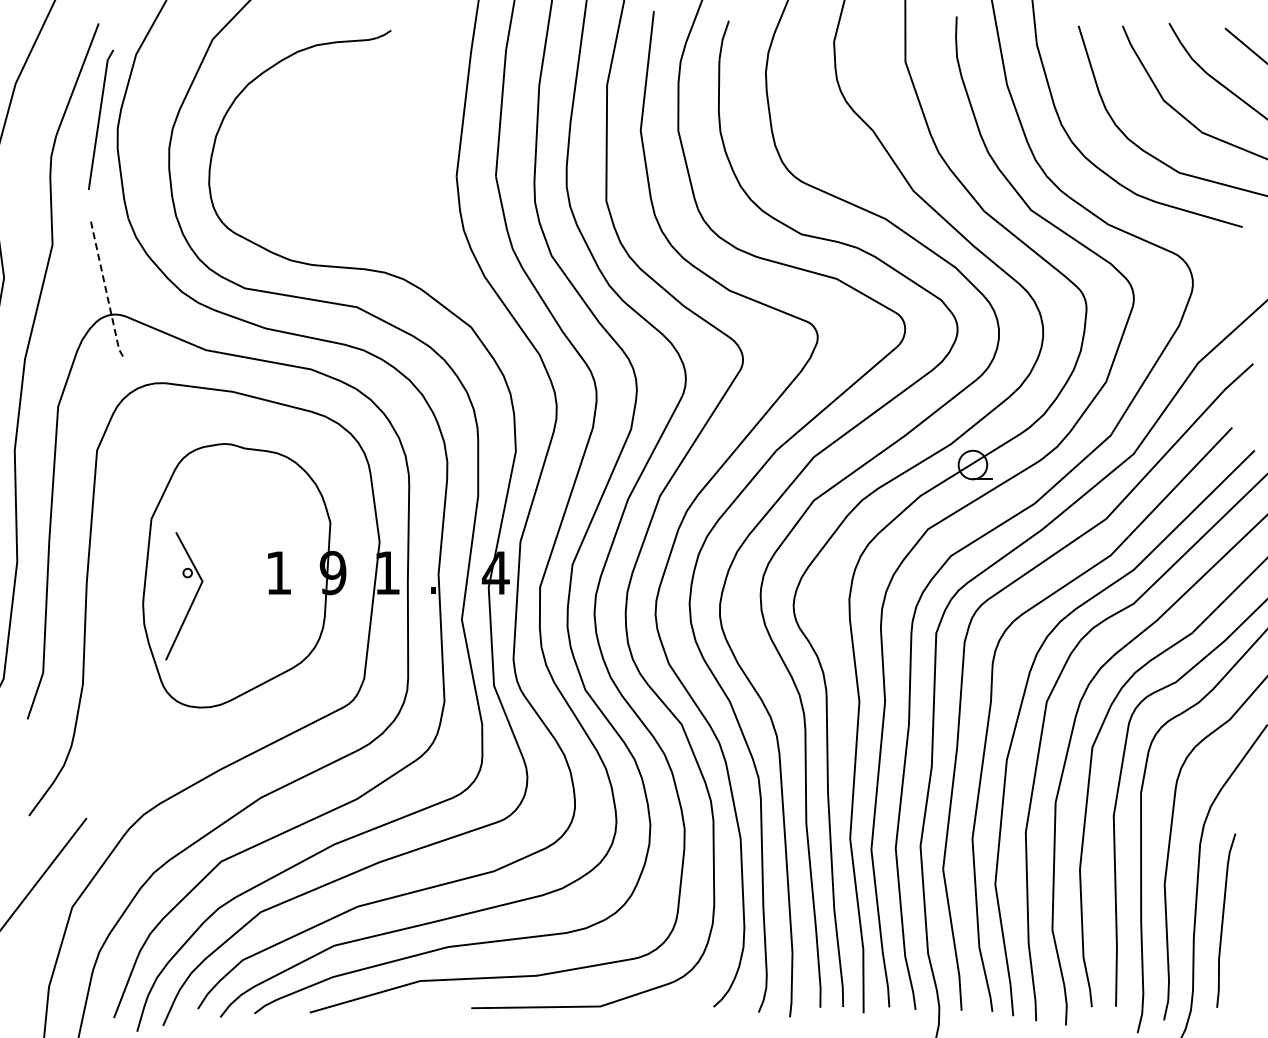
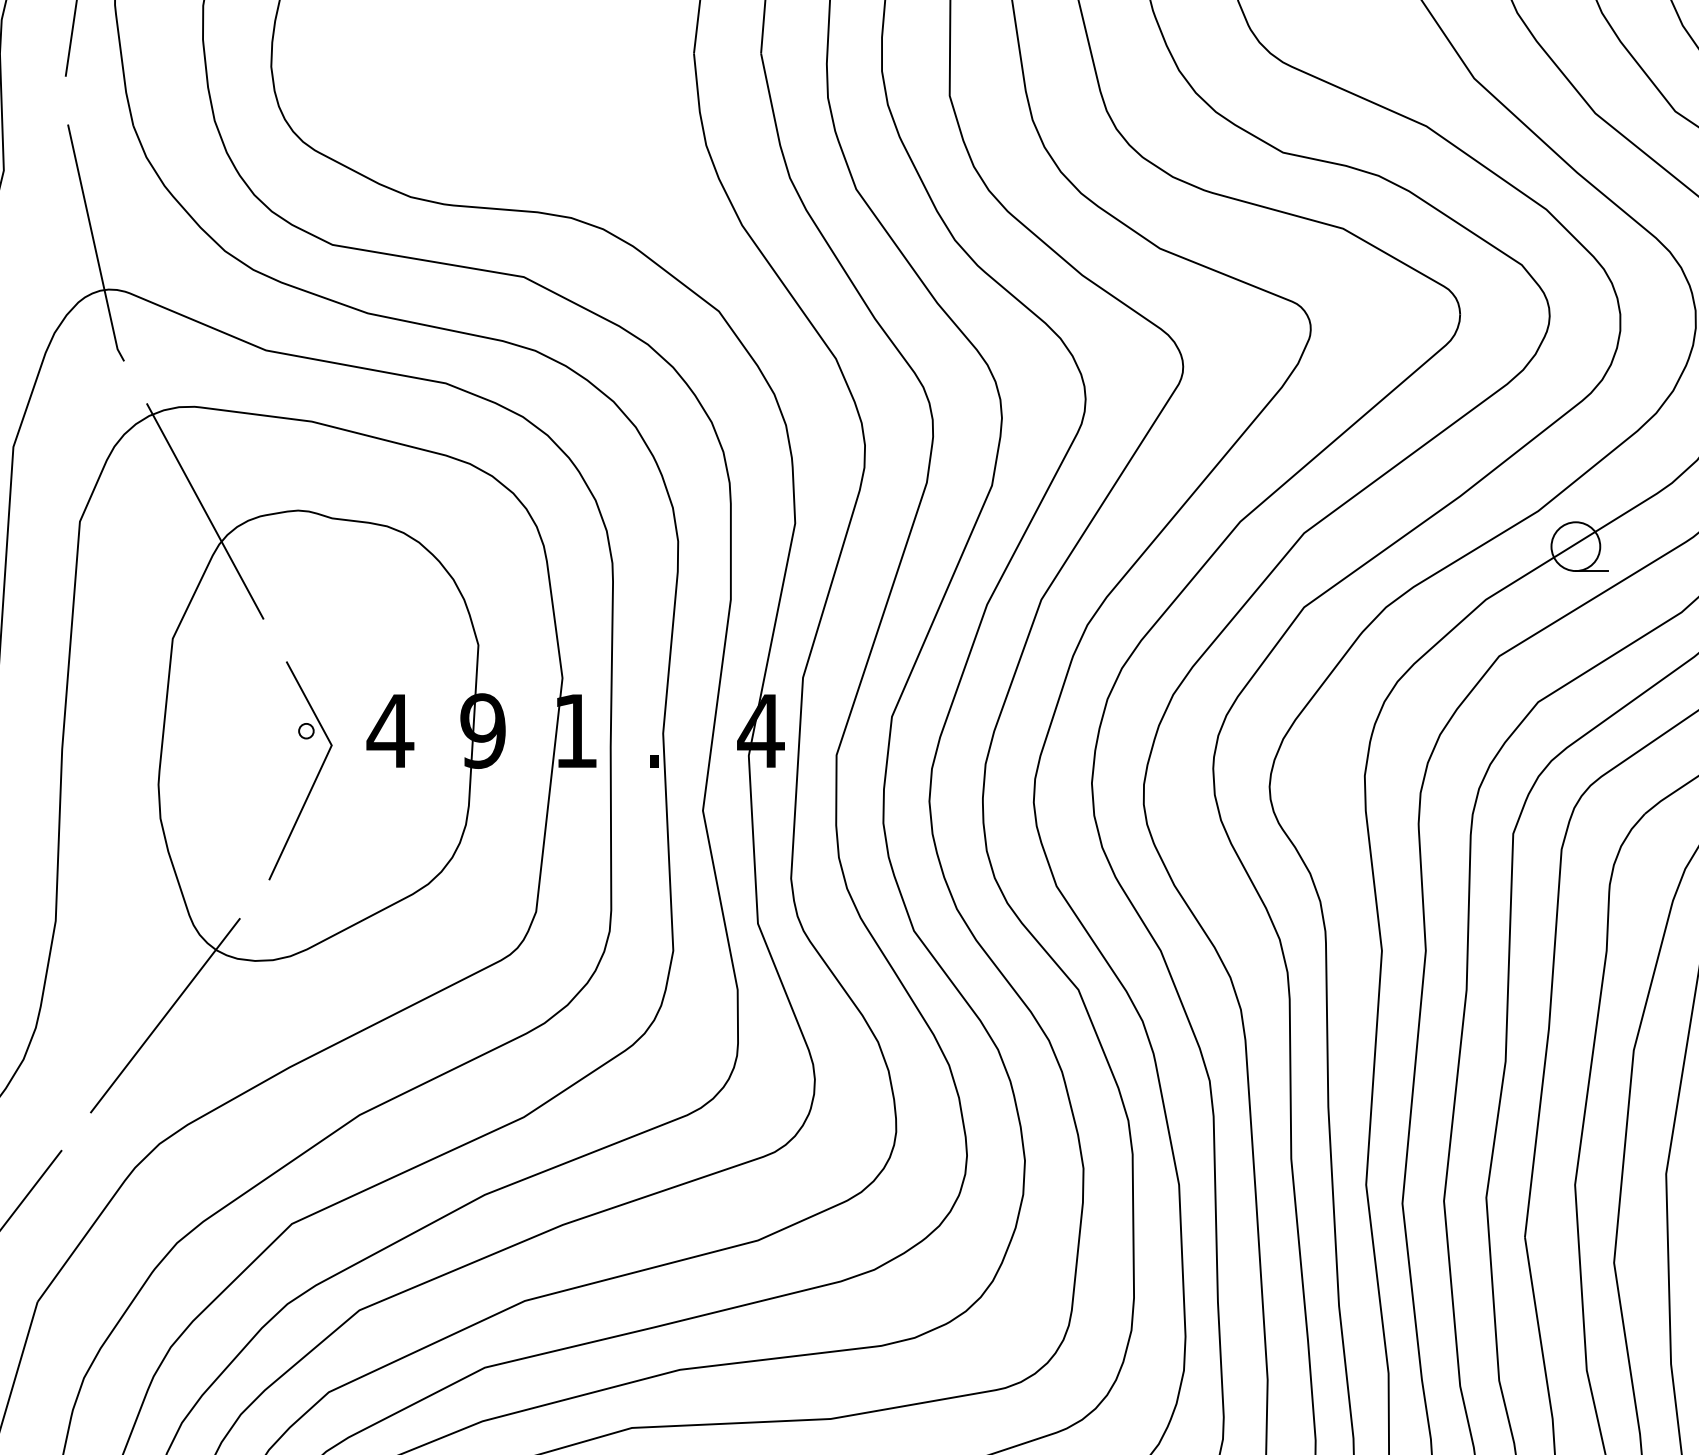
line: (105, 288) -> (94, 245), dashed -> solid
line: (170, 444) -> (205, 511), added
text: (278, 572) -> (389, 730), 1 -> 4
part: (192, 600) -> (314, 777), moved
line: (146, 739) -> (164, 1015), added

